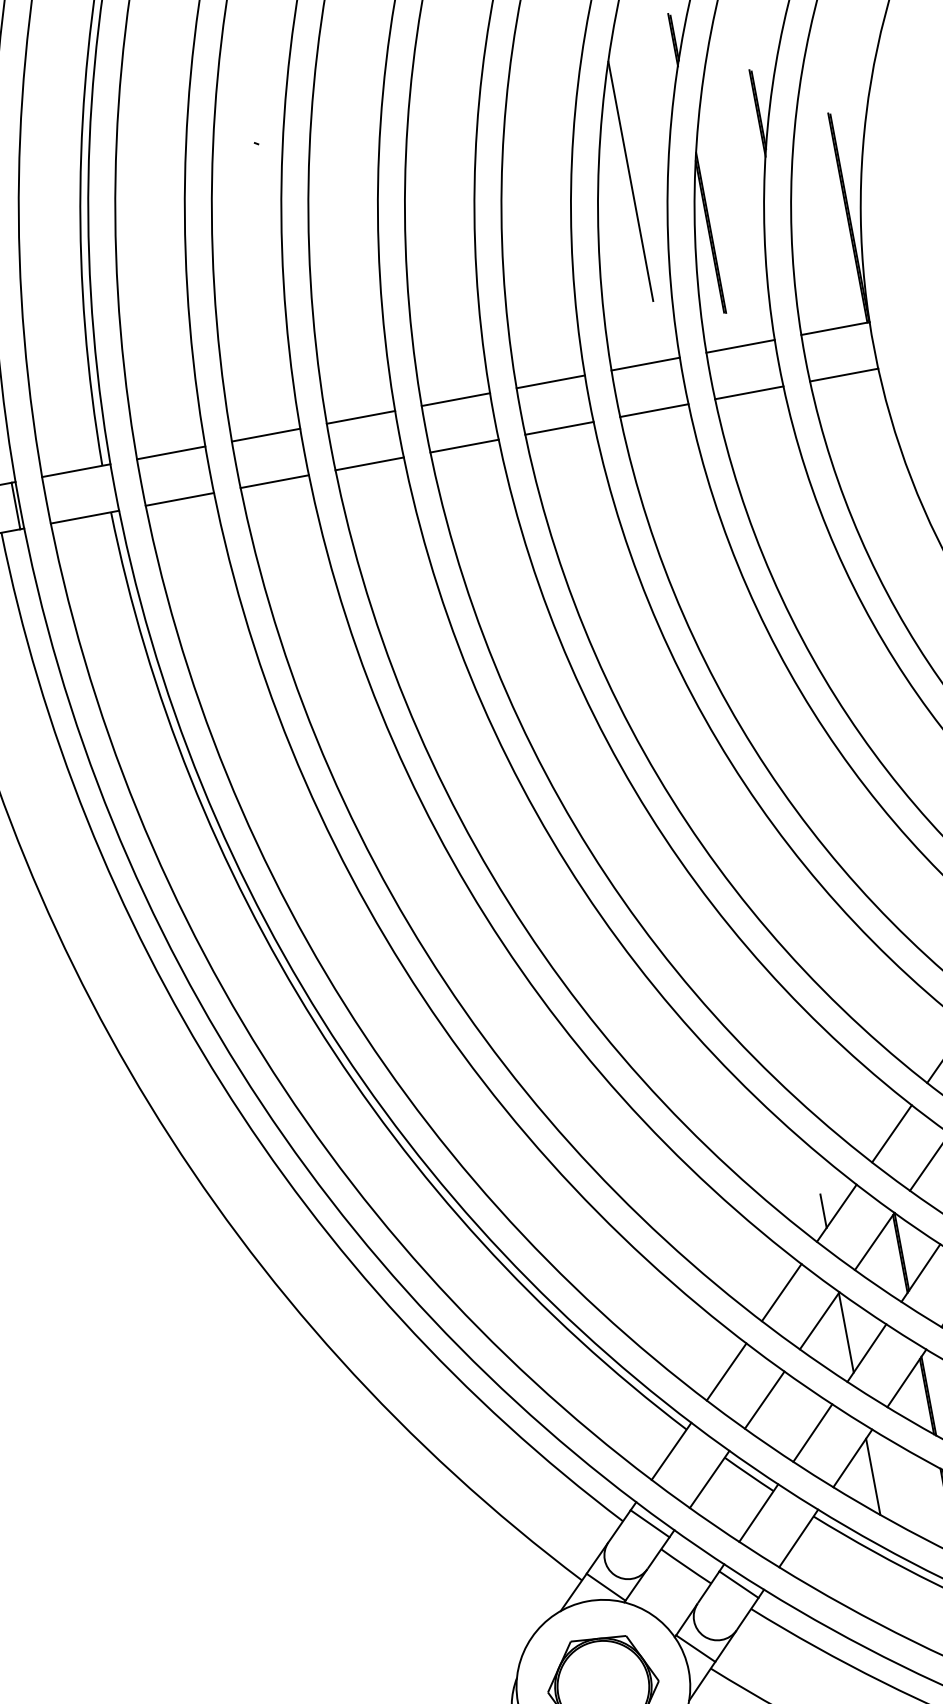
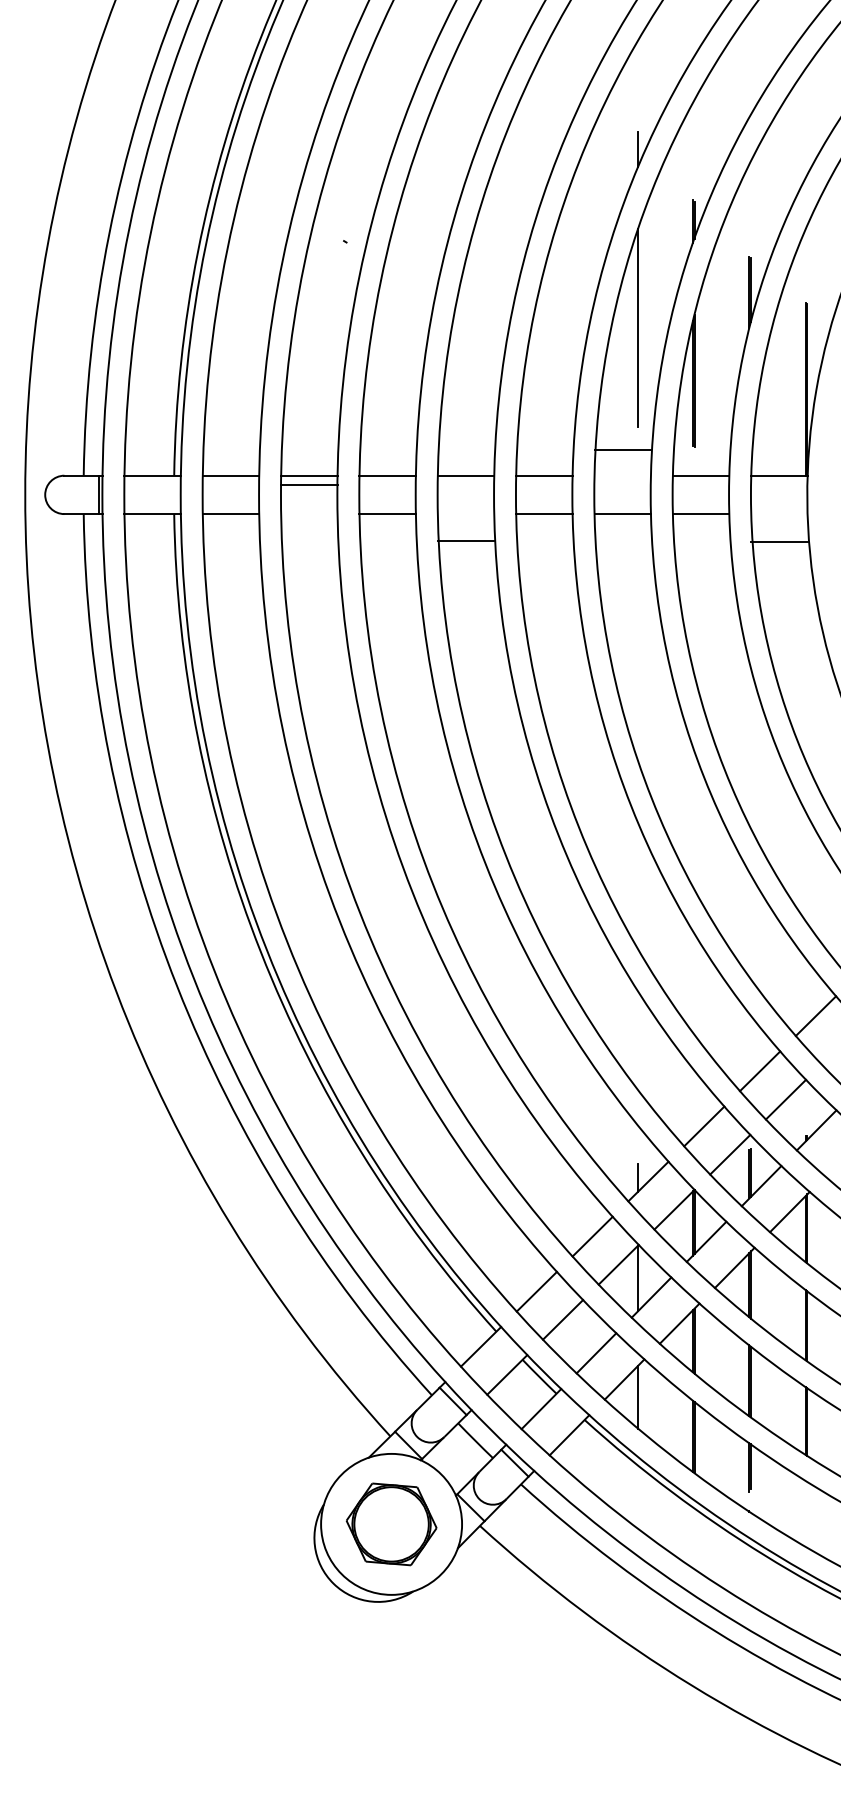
line: (645, 363) -> (622, 449), moved
line: (844, 375) -> (779, 542), moved
line: (464, 446) -> (465, 541), moved
line: (275, 482) -> (309, 485), moved

